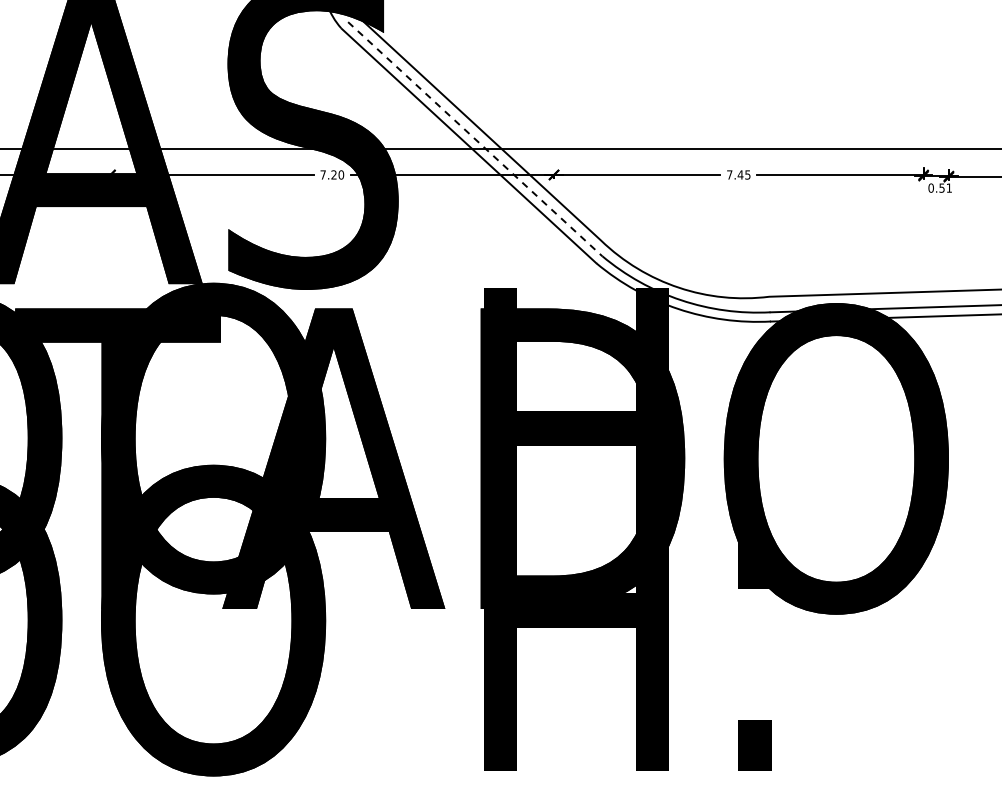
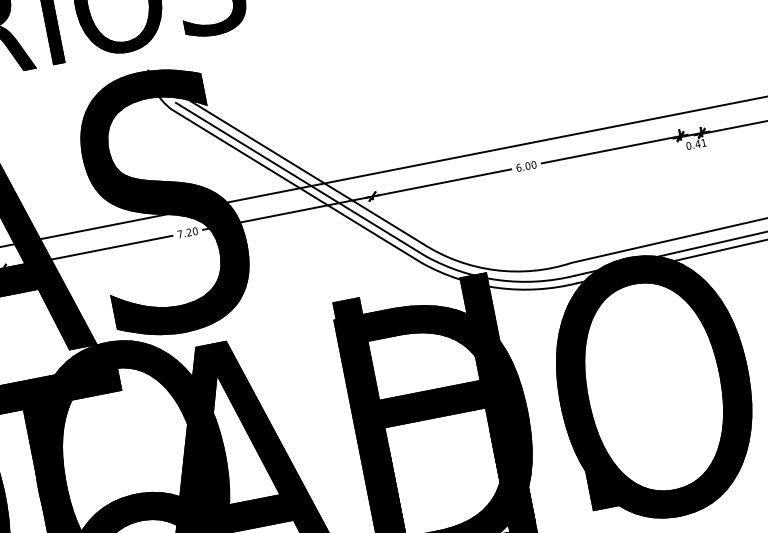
line: (475, 139) -> (301, 179), dashed -> solid
text: (738, 174) -> (526, 166), 7.45 -> 6.00
text: (941, 187) -> (697, 143), 0.51 -> 0.41

